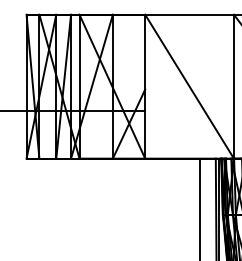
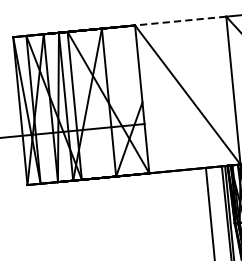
line: (189, 14) -> (180, 20), solid -> dashed

